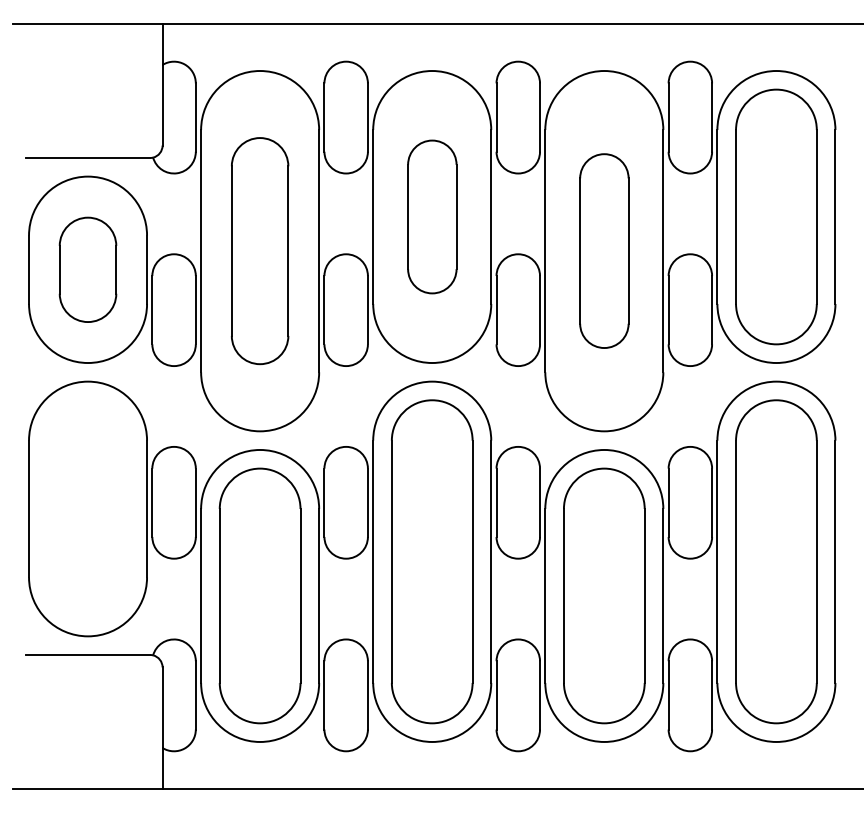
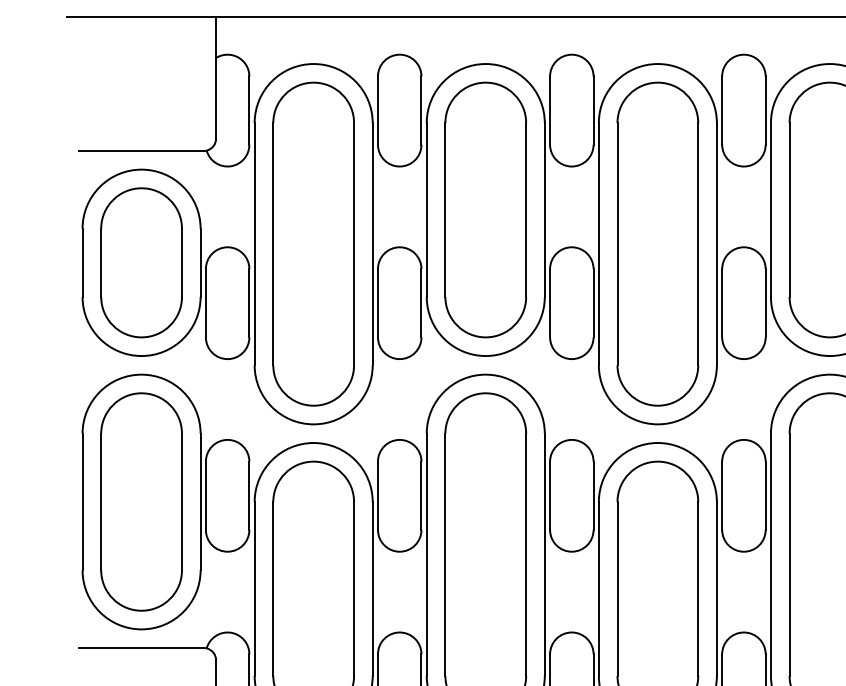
part: (432, 216) -> (486, 209), size x1.67
part: (259, 250) -> (313, 243), size x1.43
part: (604, 250) -> (658, 243), size x1.67
part: (87, 269) -> (141, 262), size x1.43
part: (87, 508) -> (141, 501), added

